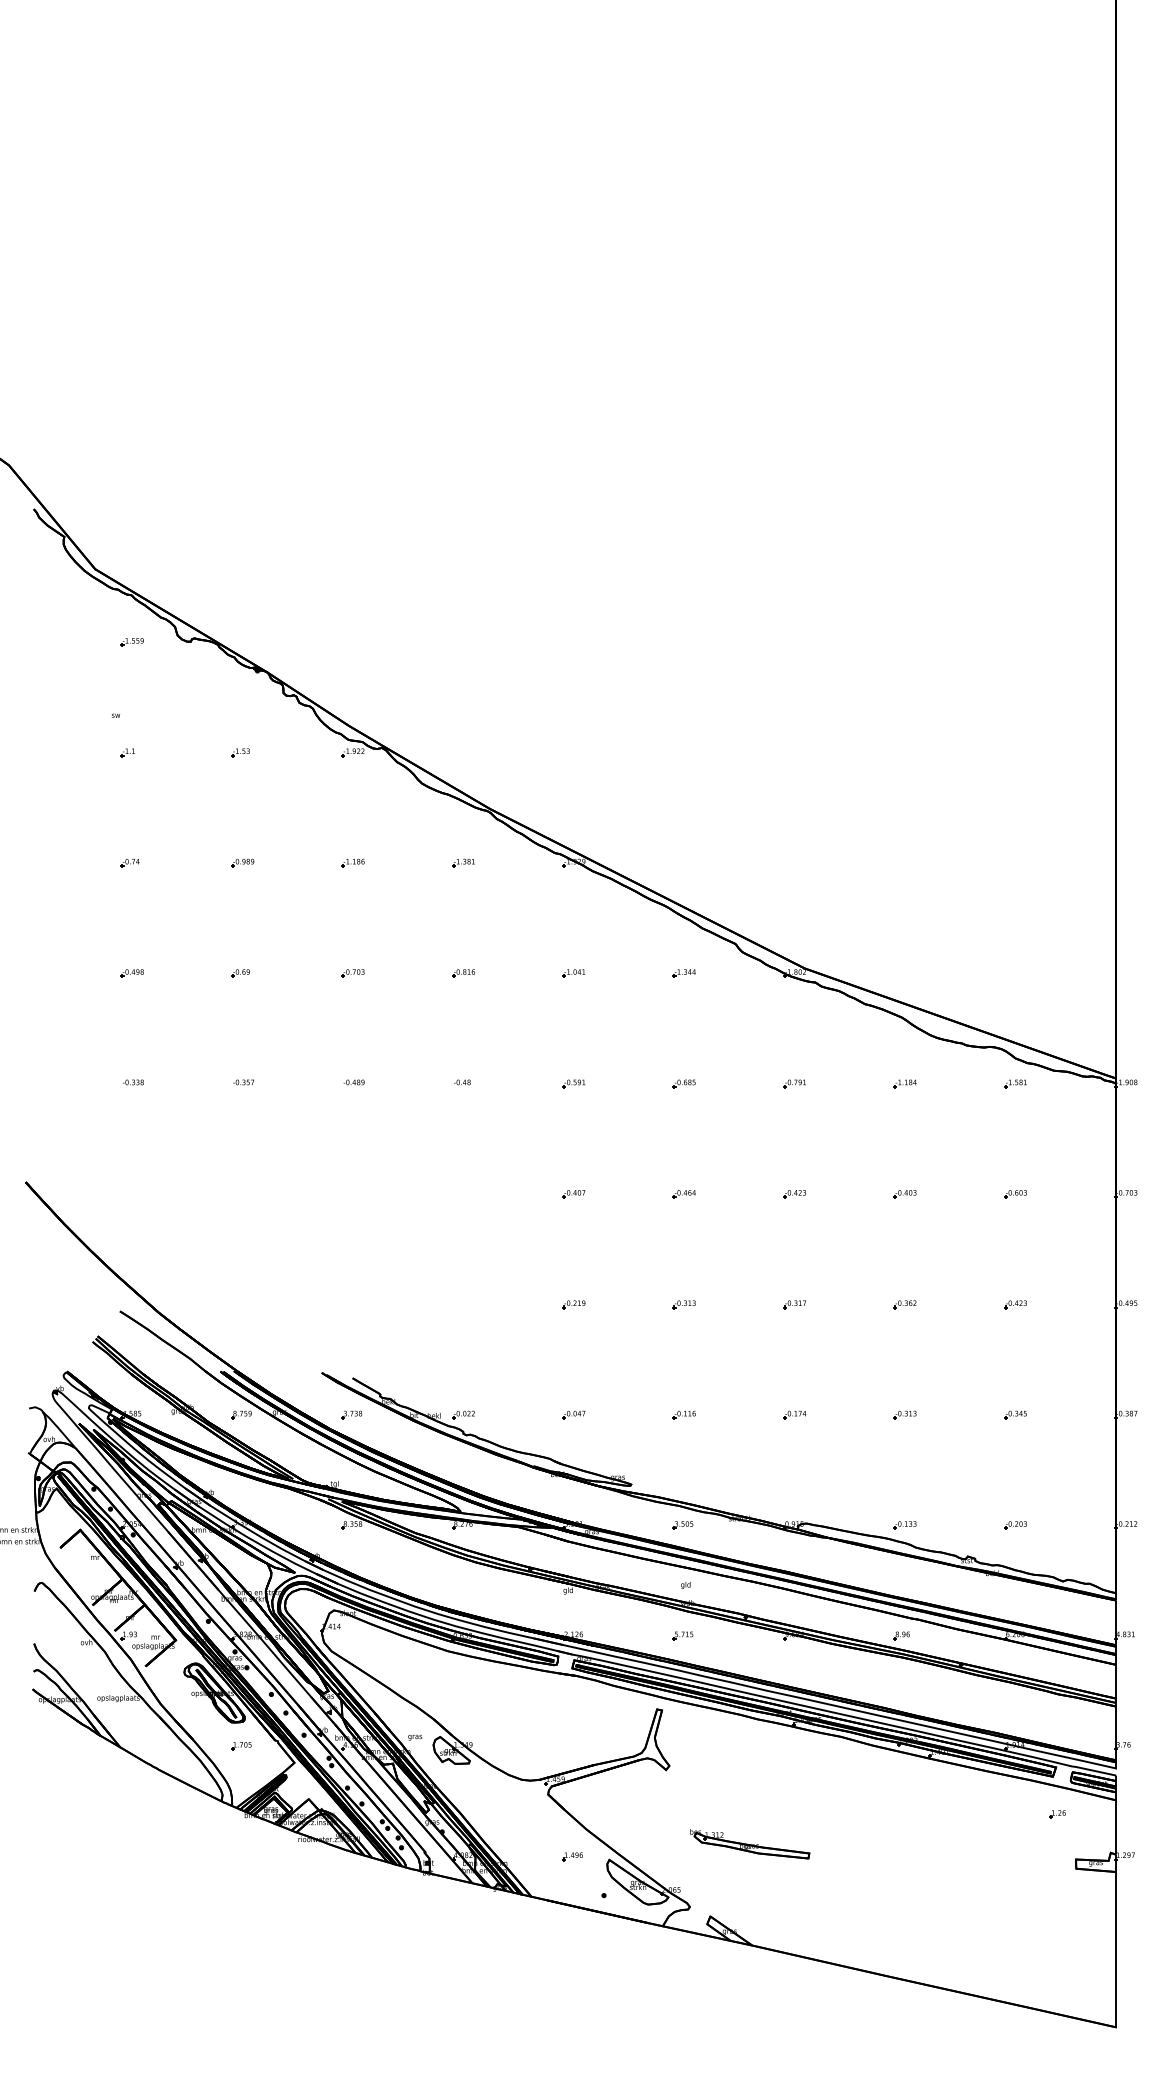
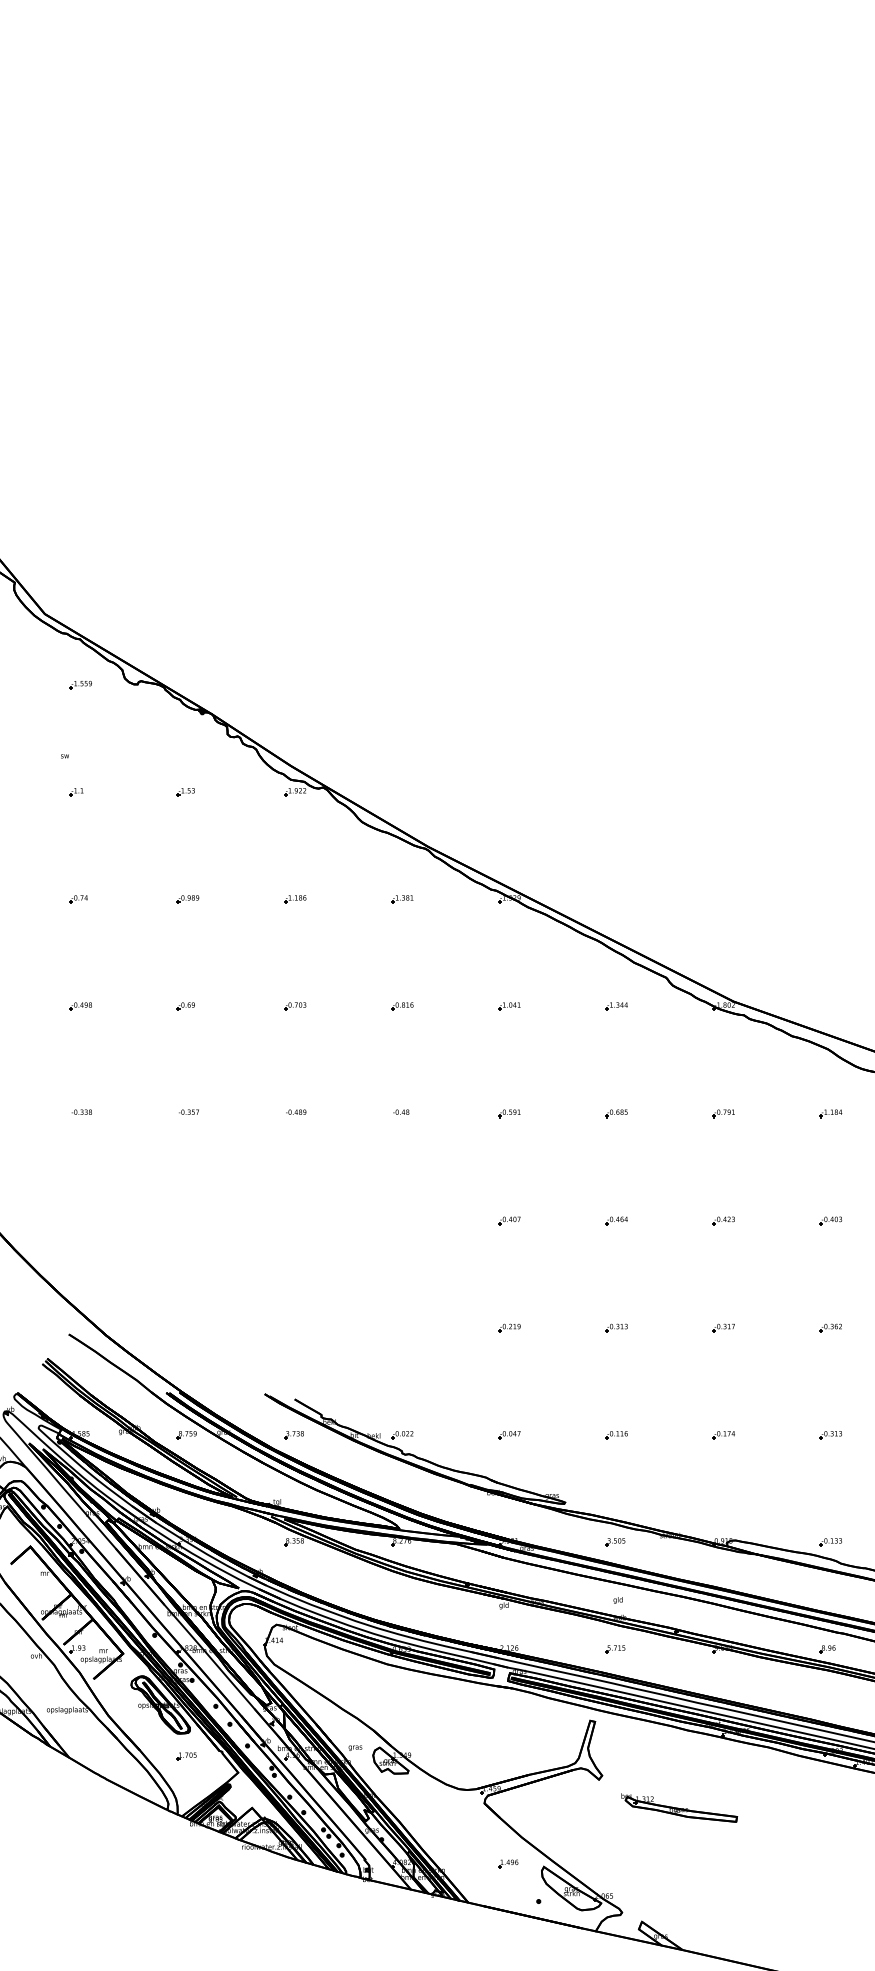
part: (750, 1844) -> (679, 1808), moved

